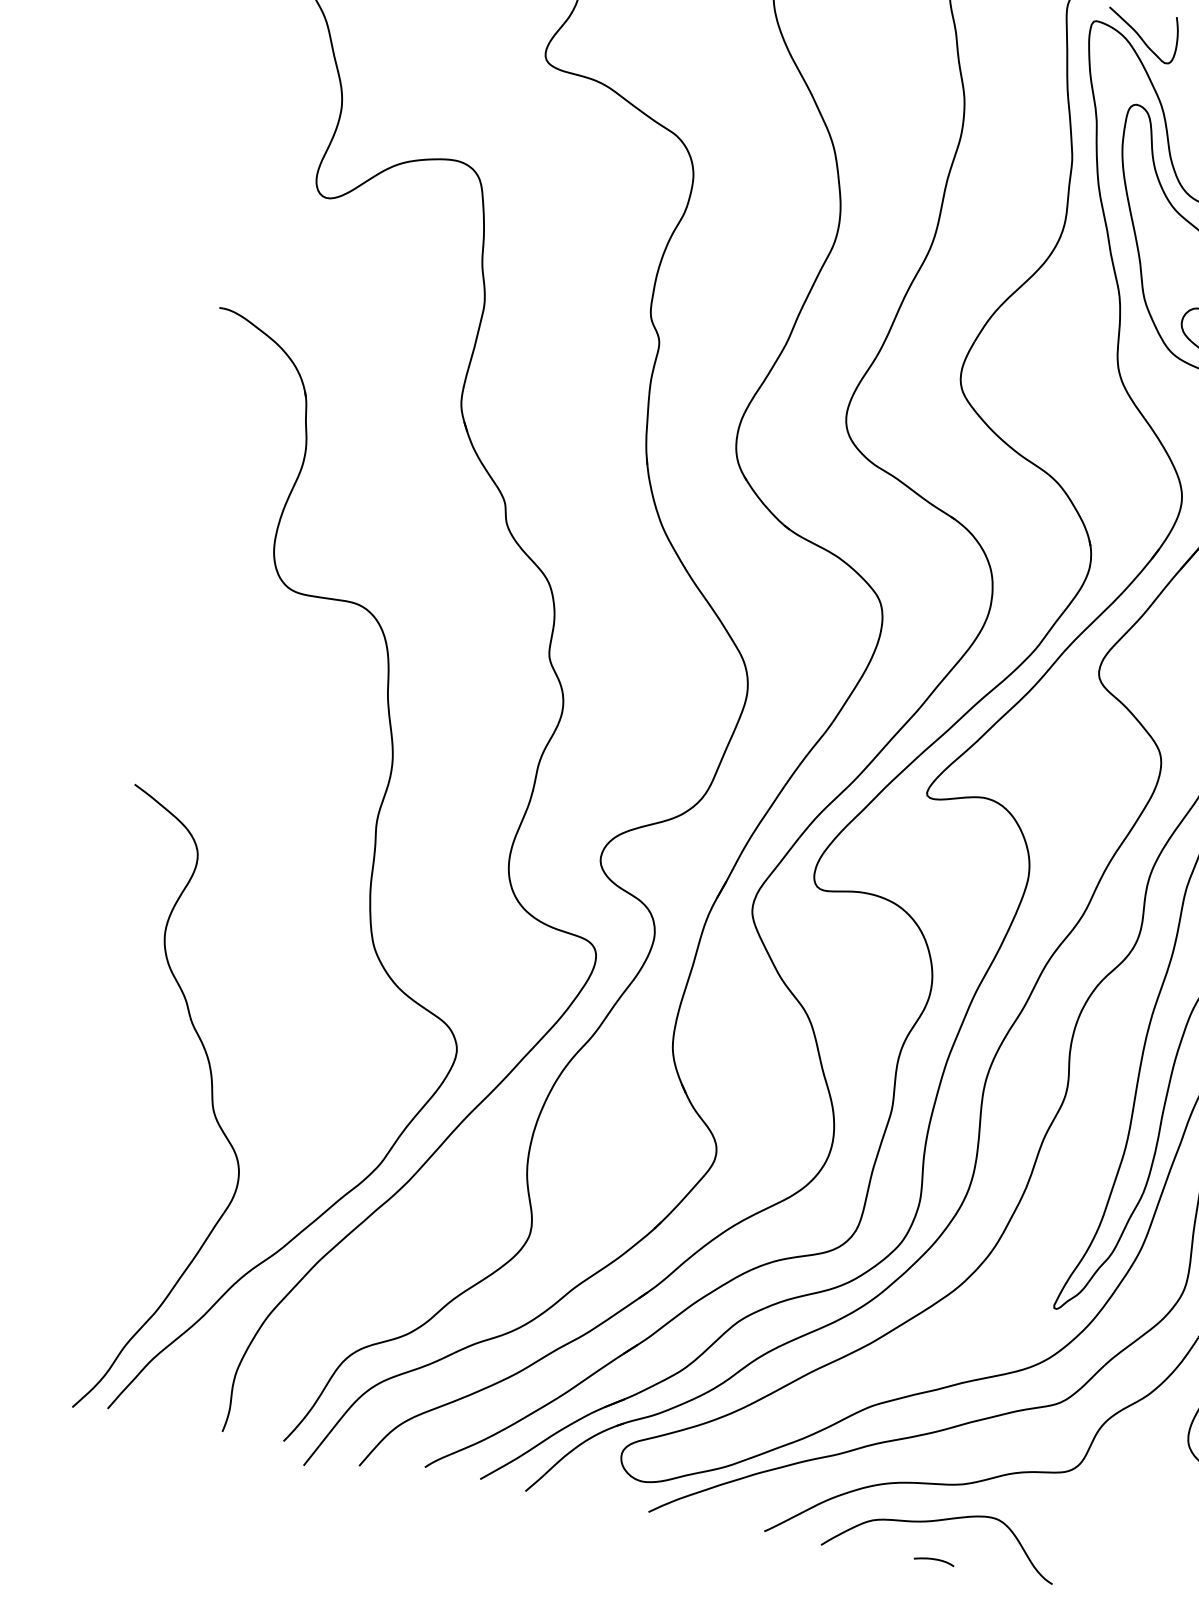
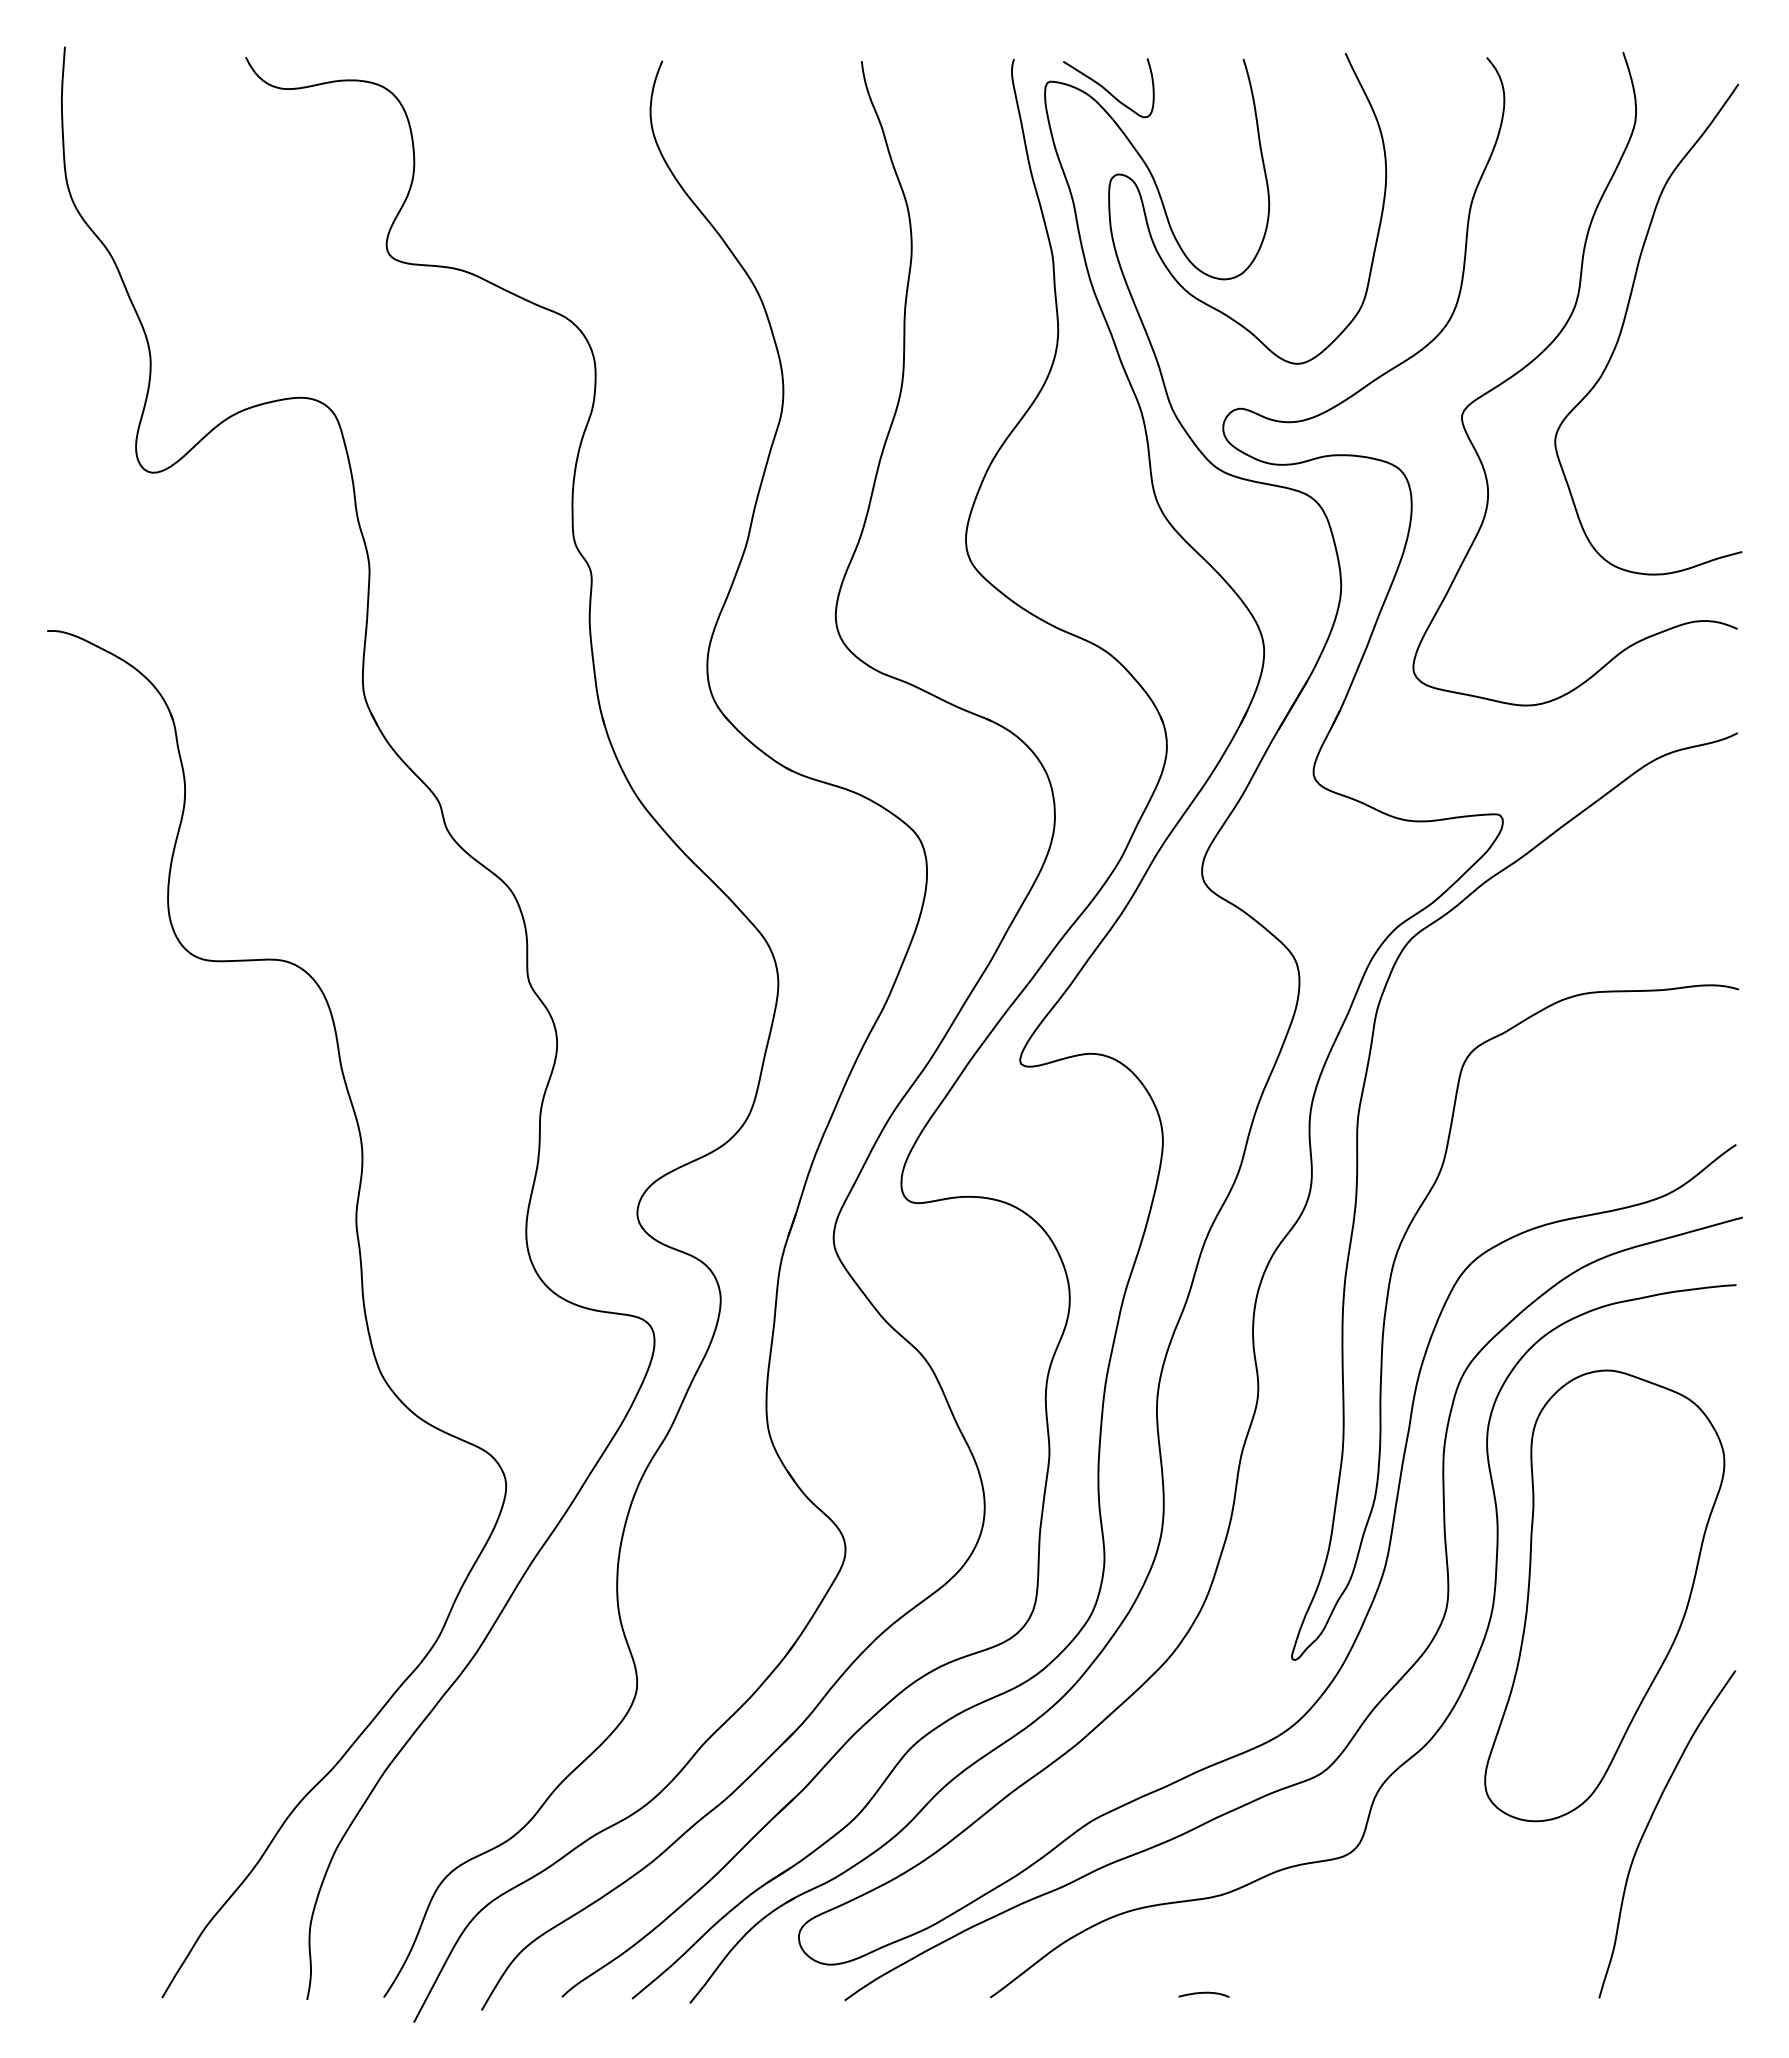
curve: (211, 1104) -> (219, 1603), removed
curve: (938, 1521) -> (1200, 1945), removed

